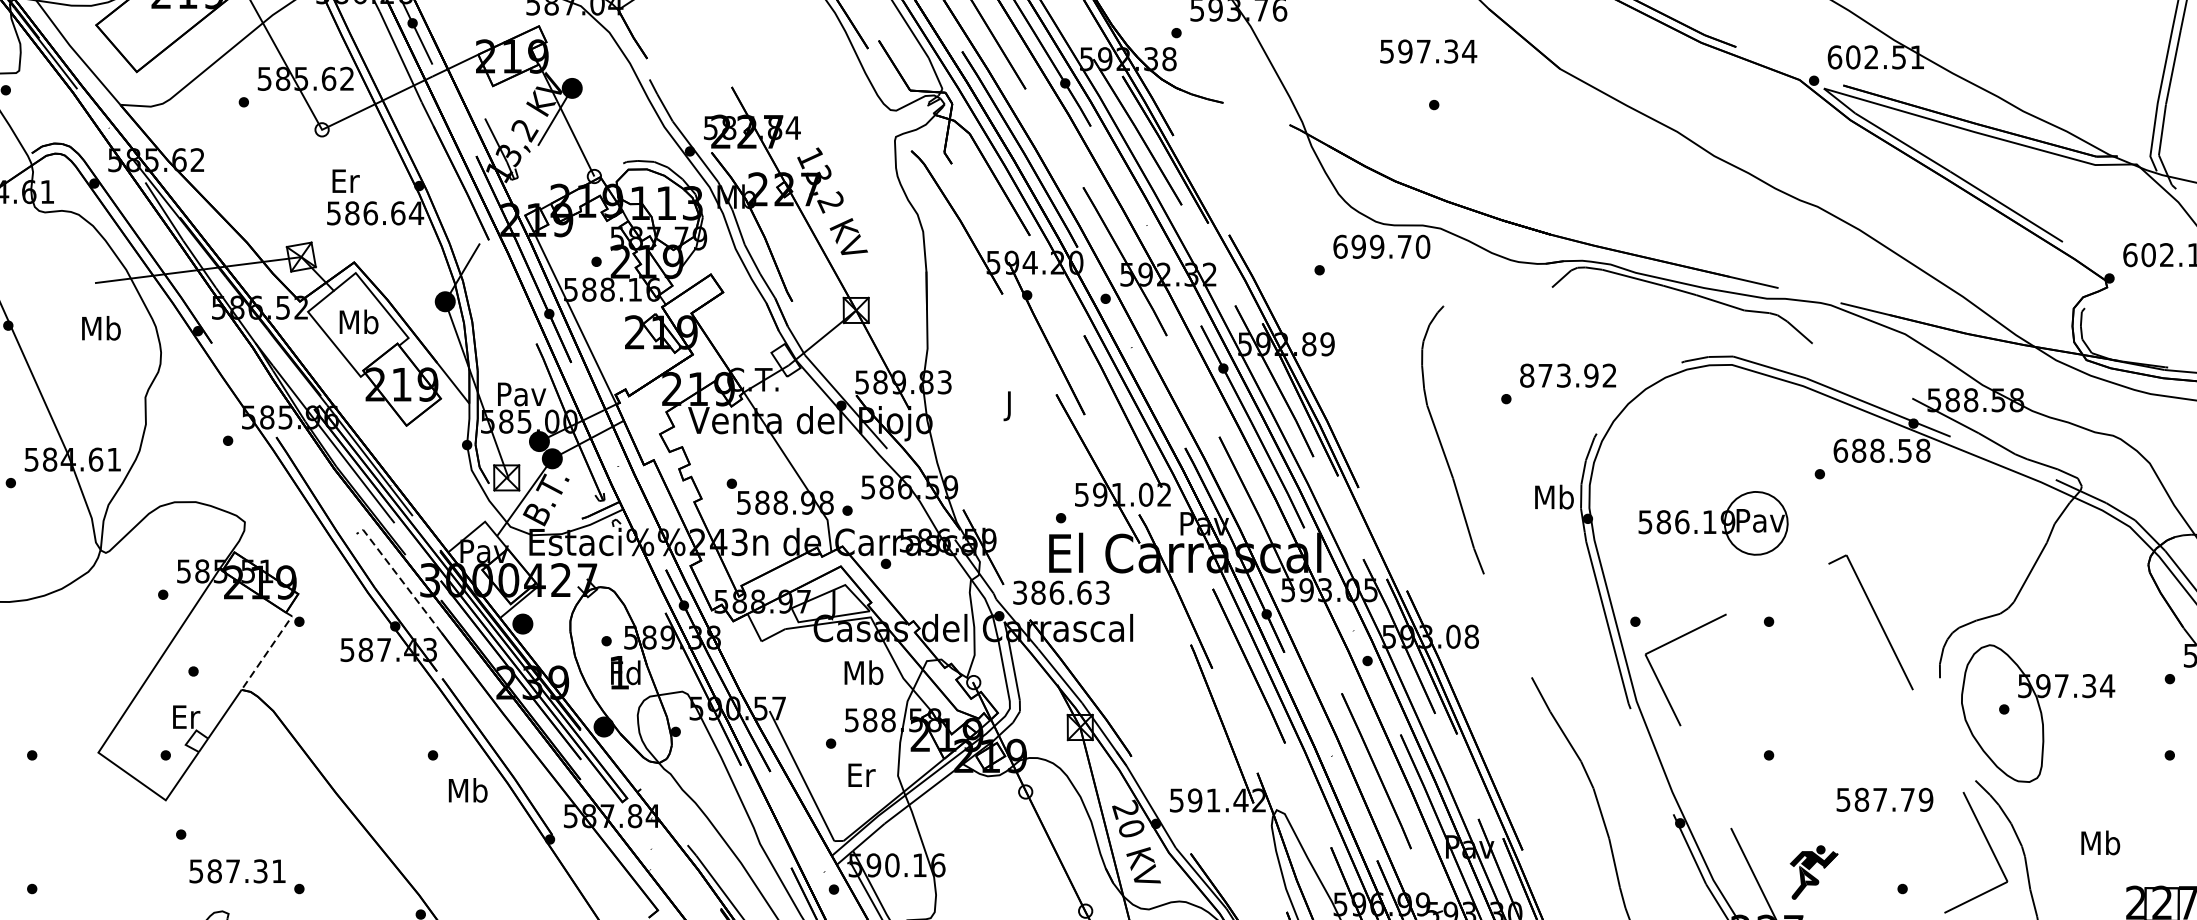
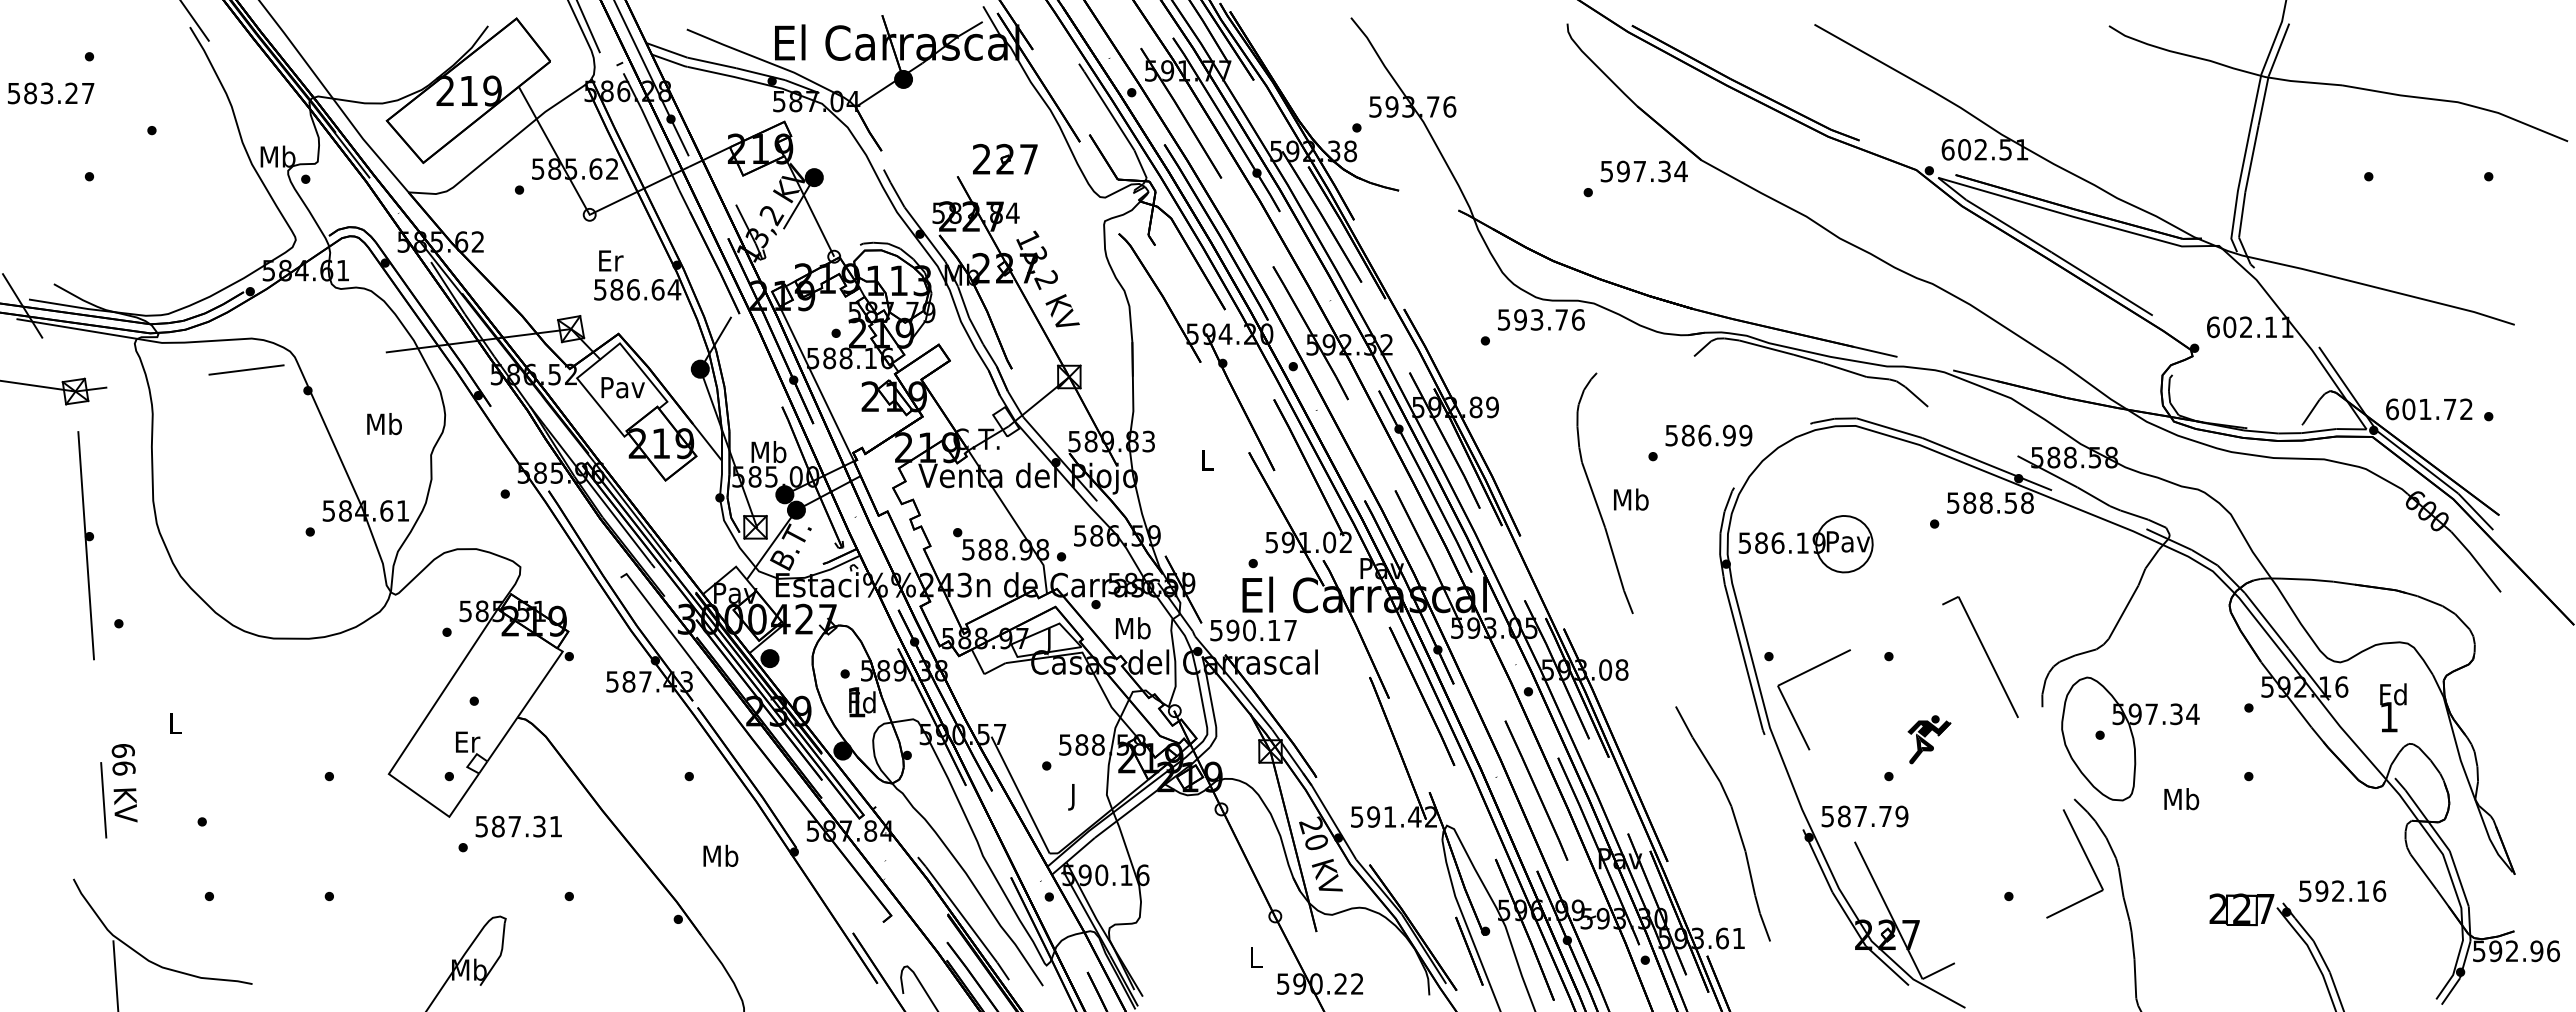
text: (1427, 51) -> (1643, 171), moved
part: (785, 67) -> (1005, 158), added
text: (1380, 246) -> (1540, 319), 699.70 -> 593.76
text: (358, 322) -> (622, 387), Mb -> Pav
text: (101, 328) -> (384, 424), moved
text: (1568, 375) -> (1708, 435), 873.92 -> 586.99
text: (521, 394) -> (768, 452), Pav -> Mb
text: (1010, 405) -> (1207, 462), J -> L
text: (1840, 450) -> (1953, 502), 688.58 -> 588.58
text: (1554, 496) -> (1631, 499), moved
part: (1712, 523) -> (1805, 544), moved
line: (399, 577) -> (659, 616), dashed -> solid
text: (1061, 592) -> (1253, 630), 386.63 -> 590.17
line: (269, 649) -> (542, 681), dashed -> solid
text: (864, 672) -> (1133, 628), moved
text: (862, 778) -> (1074, 797), Er -> J
text: (467, 789) -> (720, 855), moved
text: (1884, 799) -> (1864, 816), moved
text: (2100, 843) -> (2181, 799), moved
text: (237, 871) -> (518, 826), moved
part: (1814, 872) -> (1929, 739), moved

